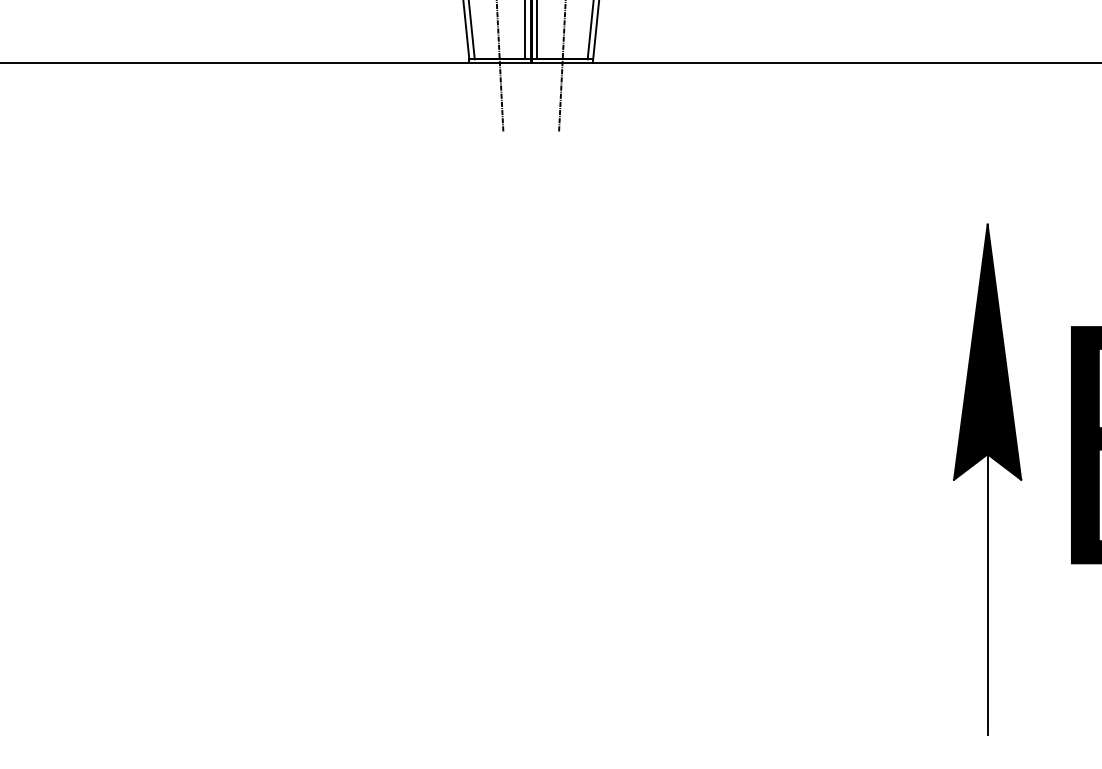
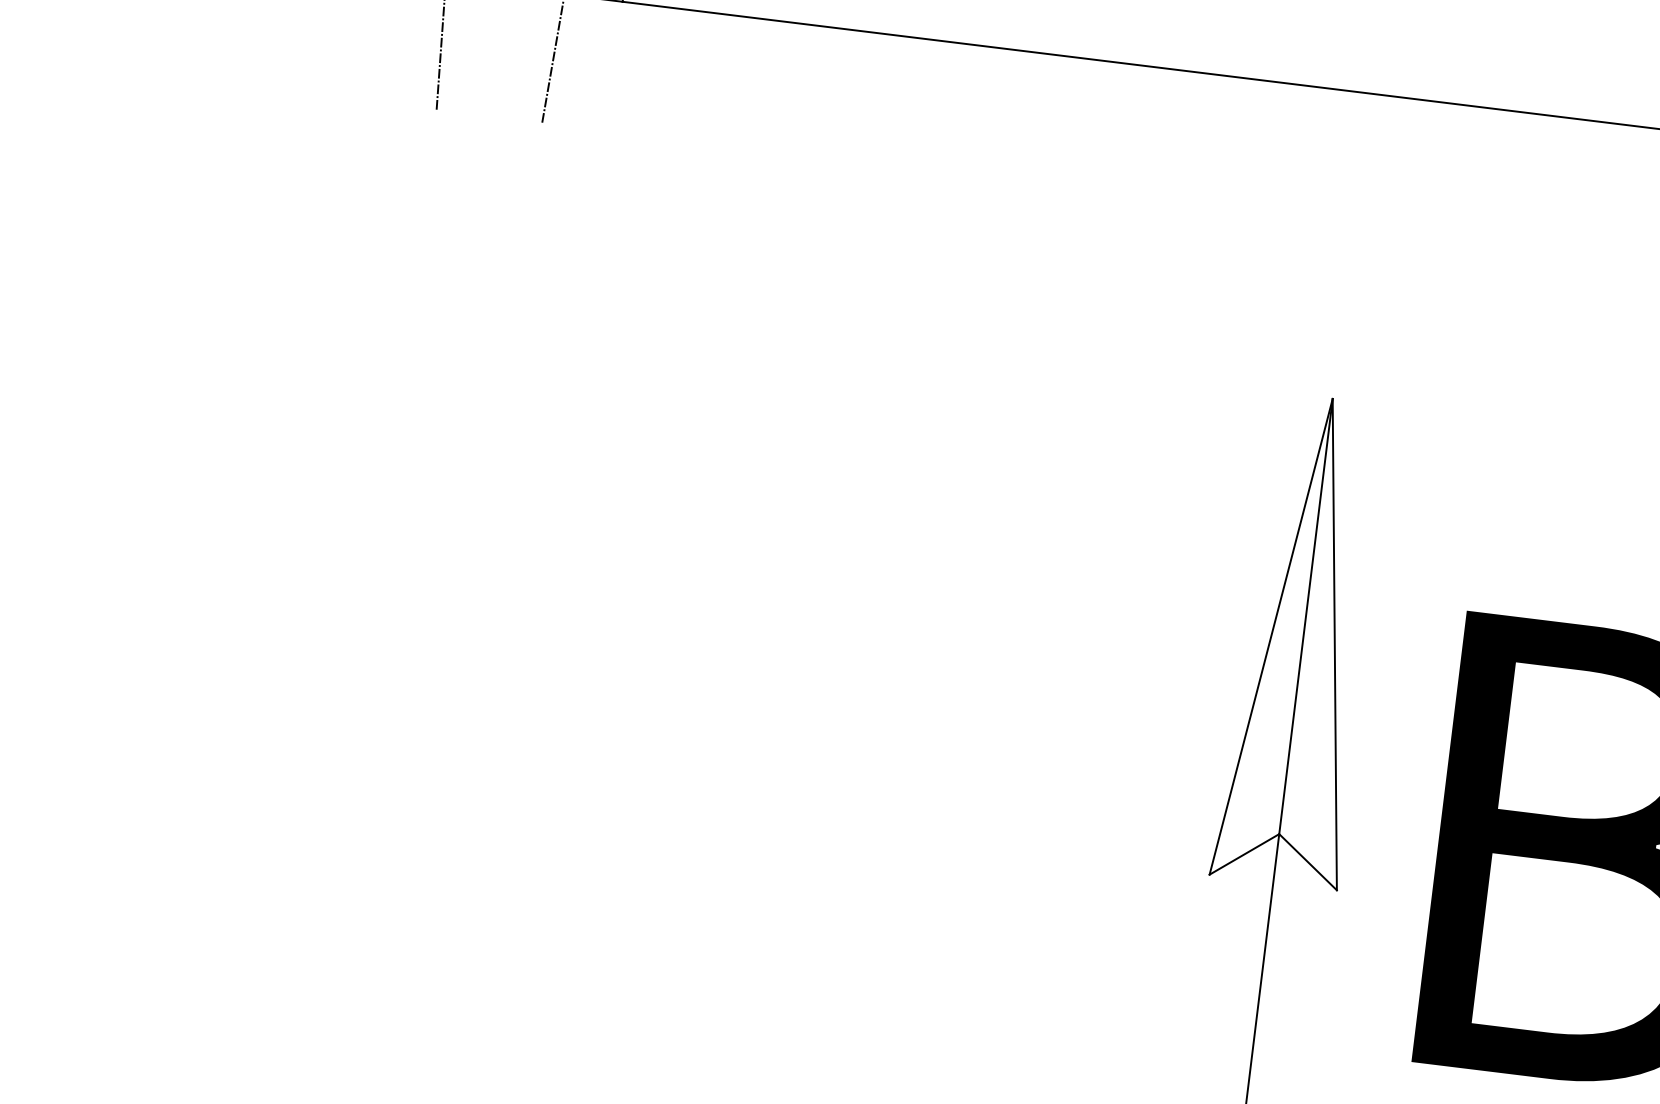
fill: (987, 351) -> (1302, 639), removed

